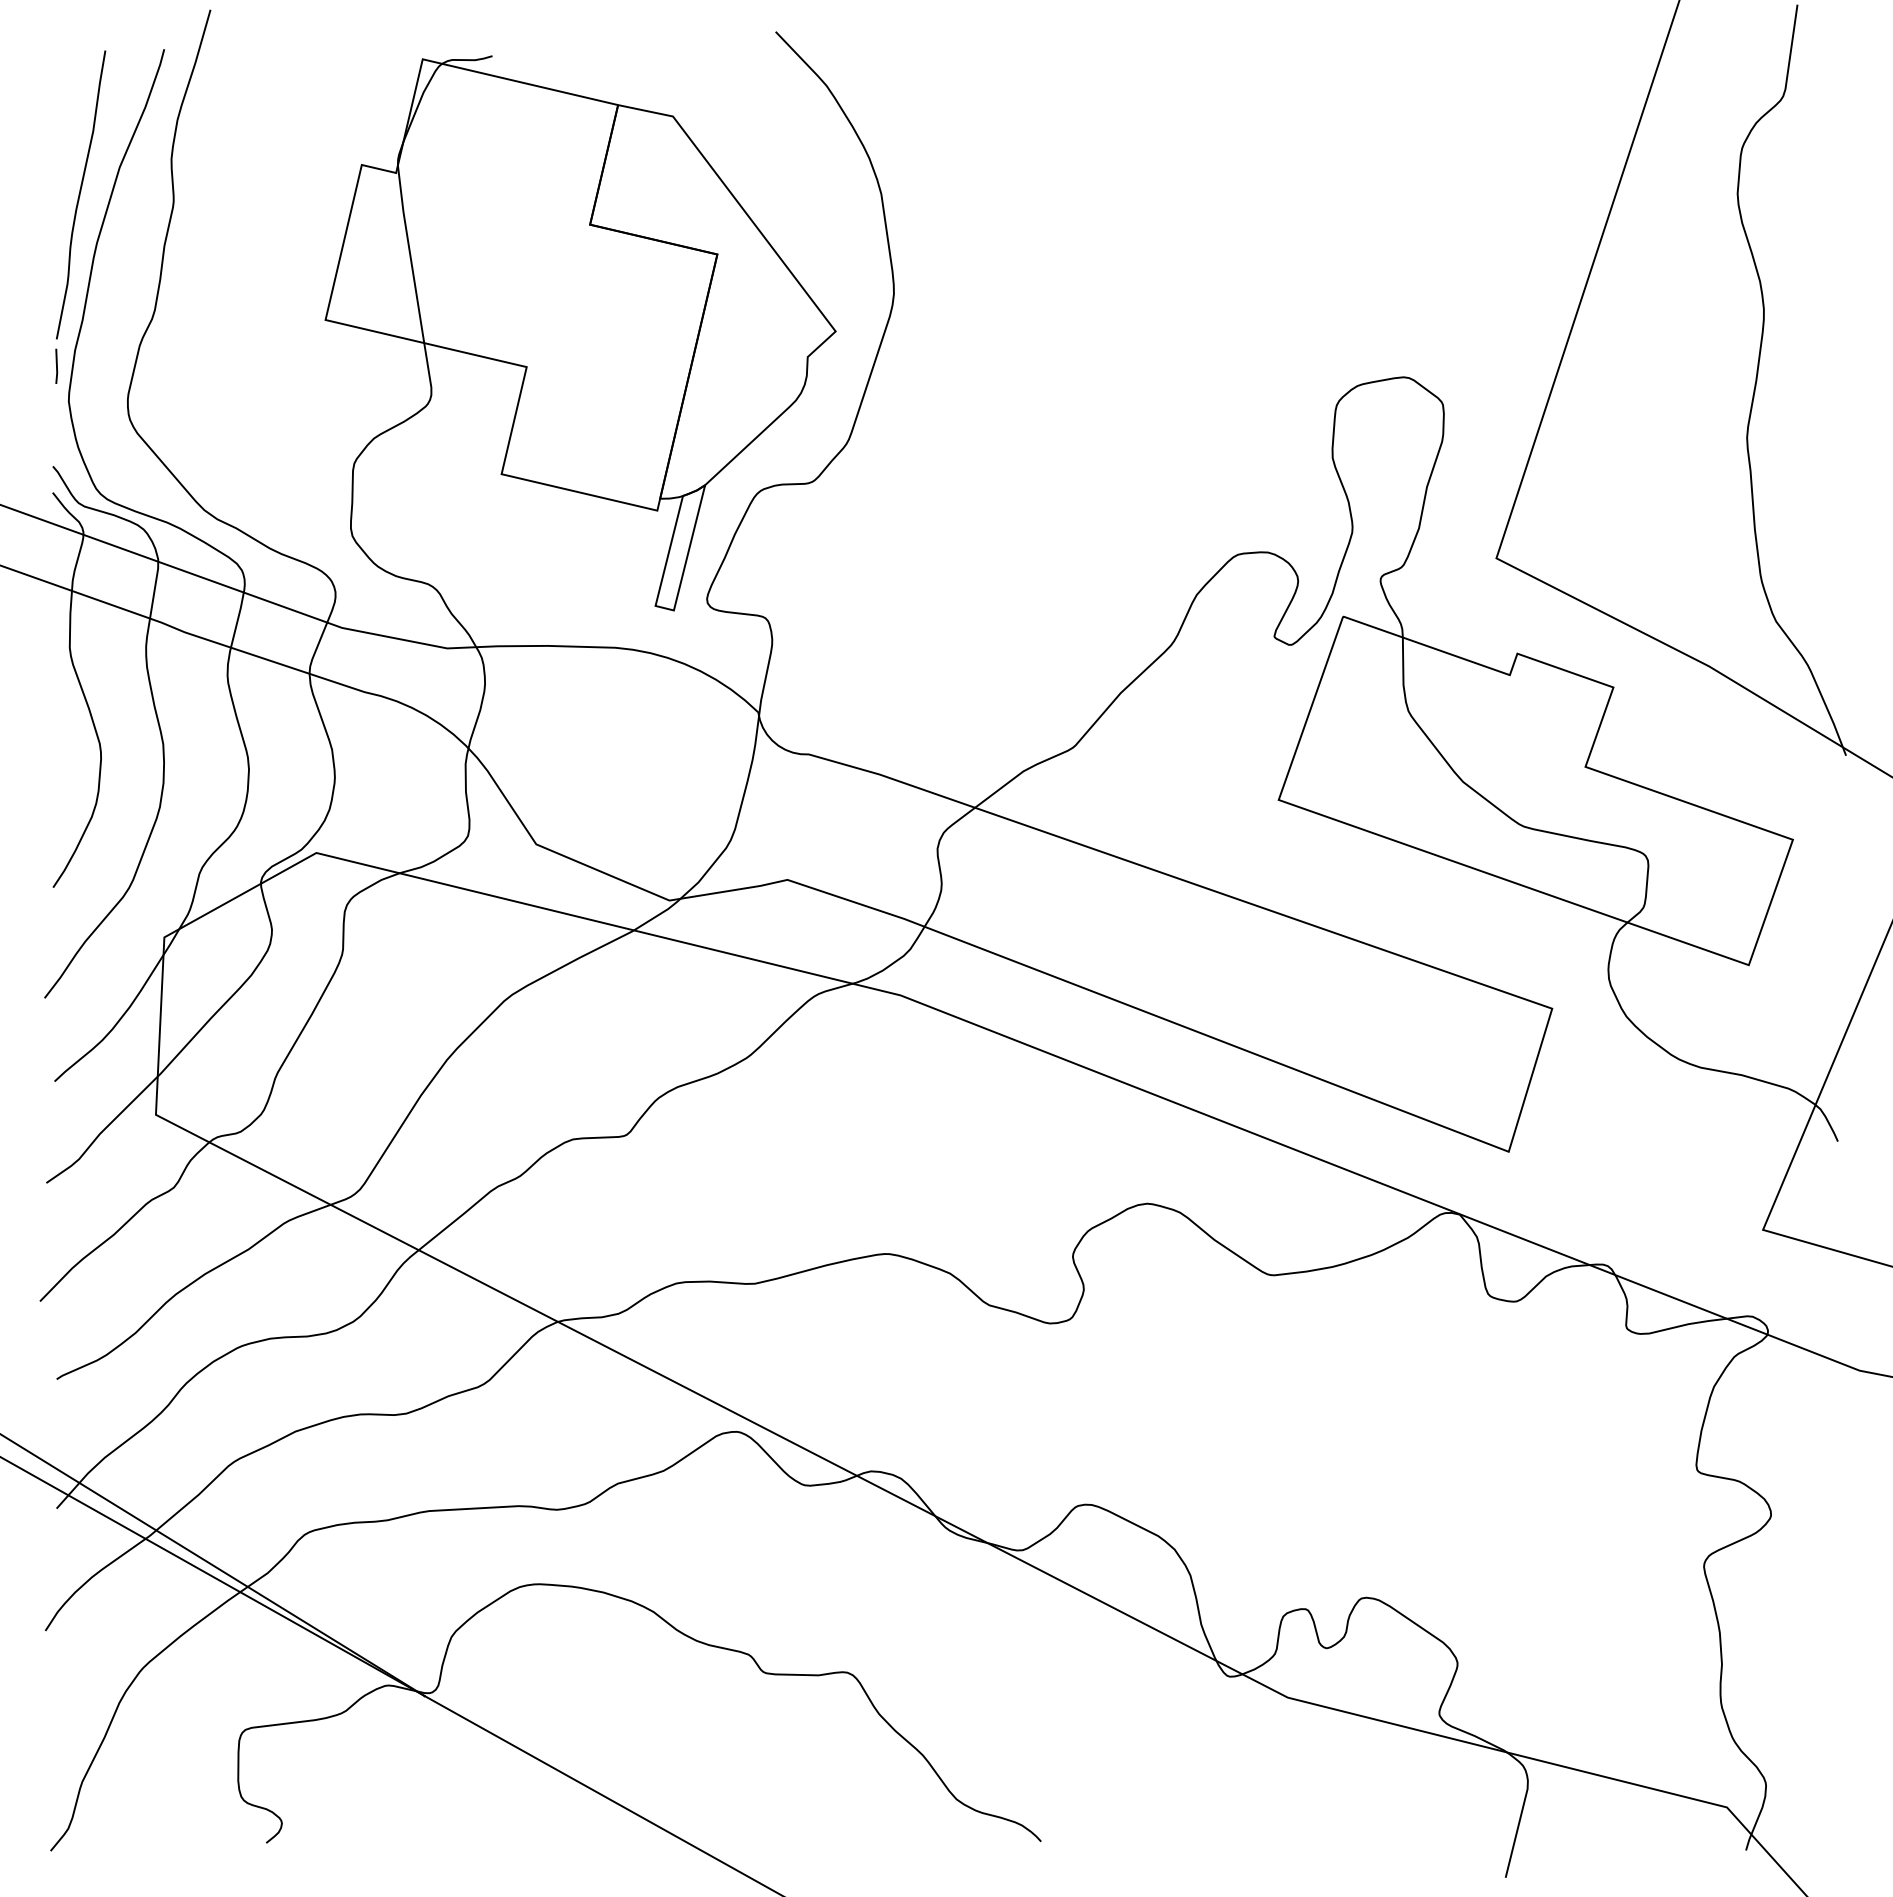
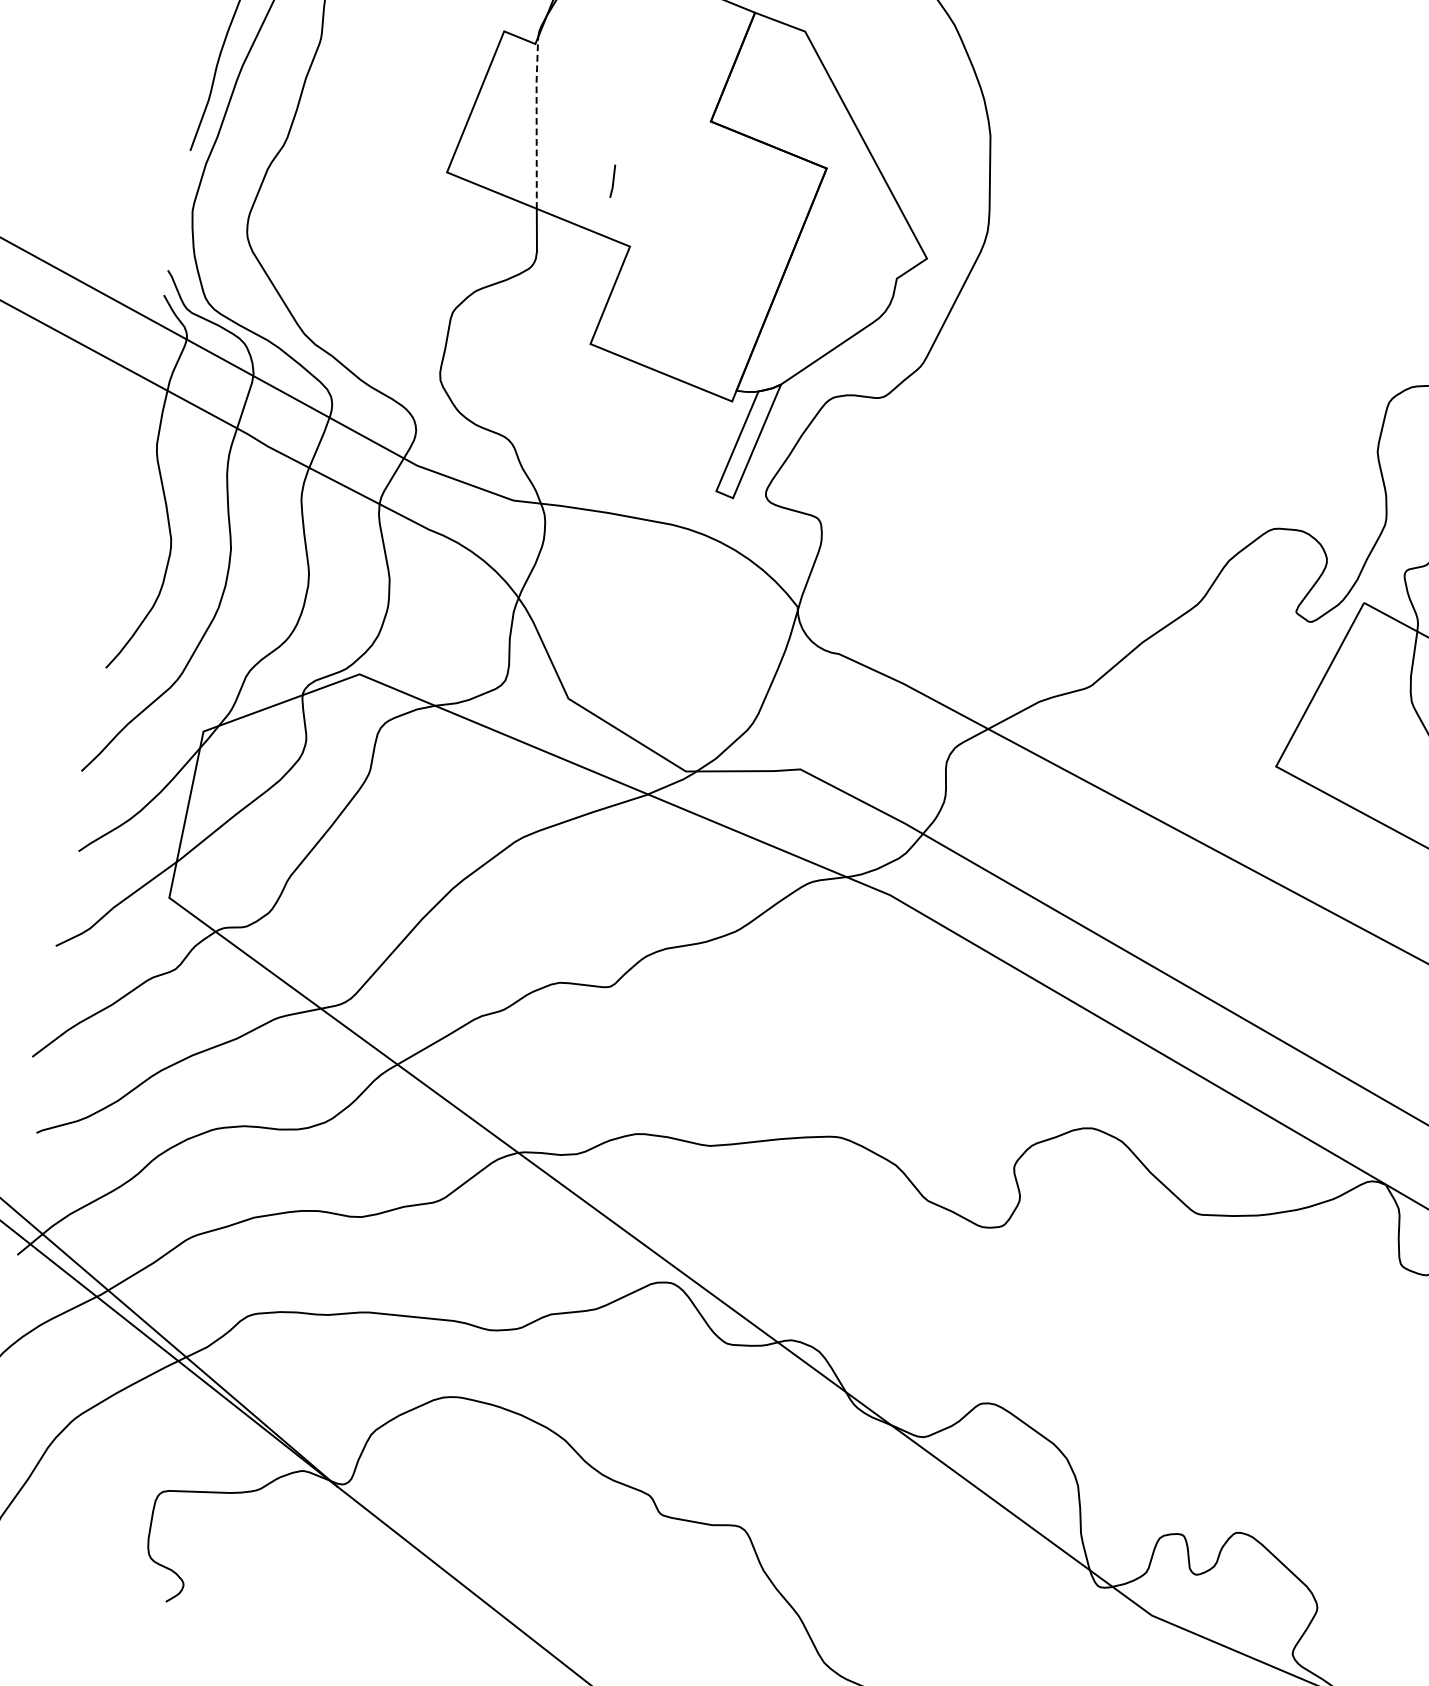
line: (410, 253) -> (537, 122), solid -> dashed
line: (56, 365) -> (613, 180), moved

